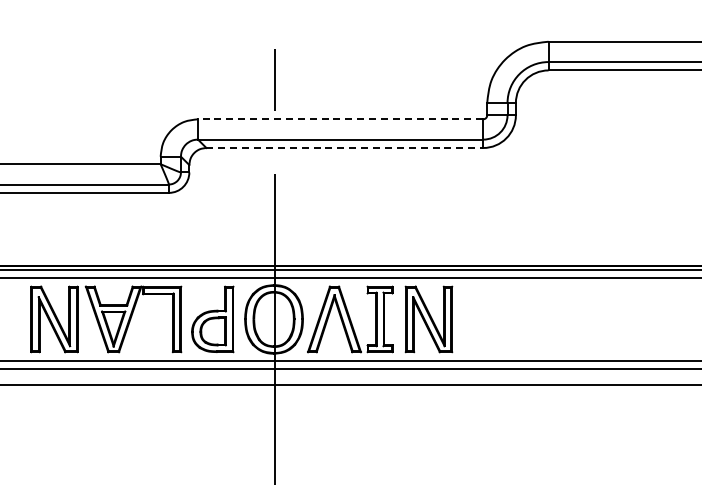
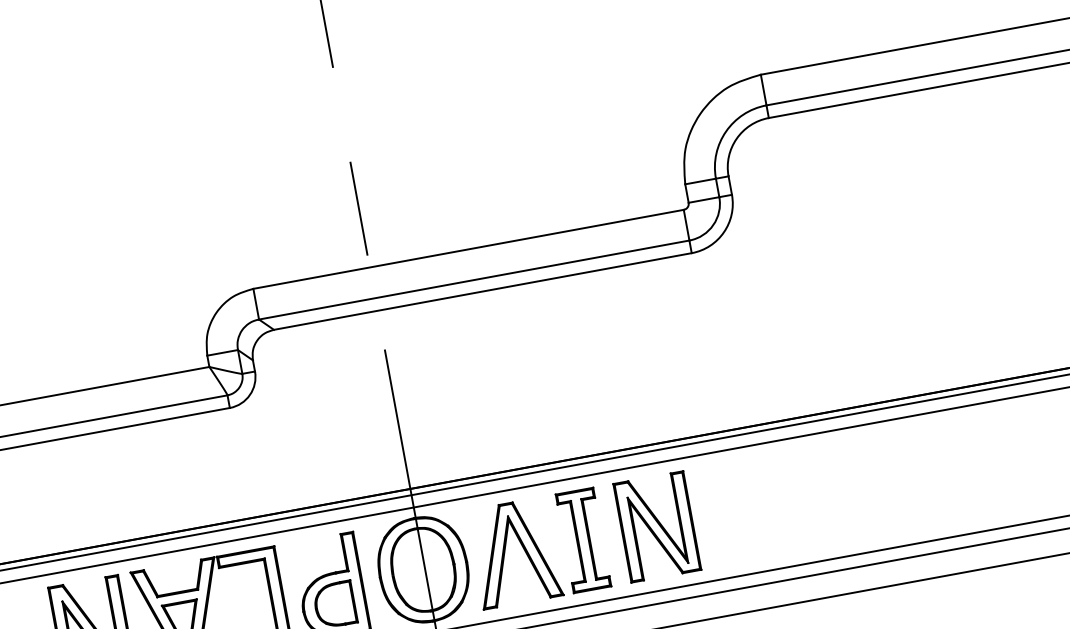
line: (340, 119) -> (468, 249), dashed -> solid
line: (345, 148) -> (483, 292), dashed -> solid

